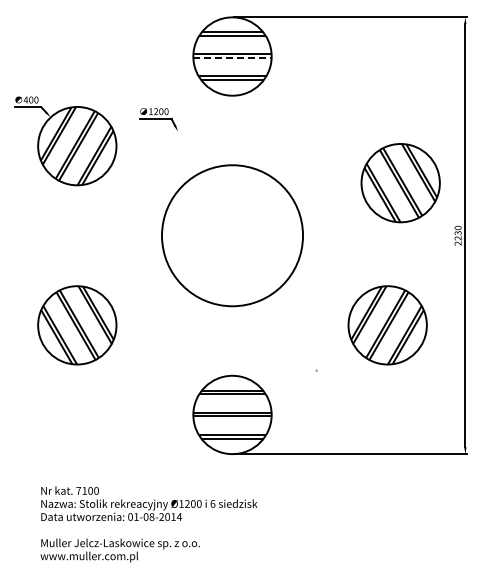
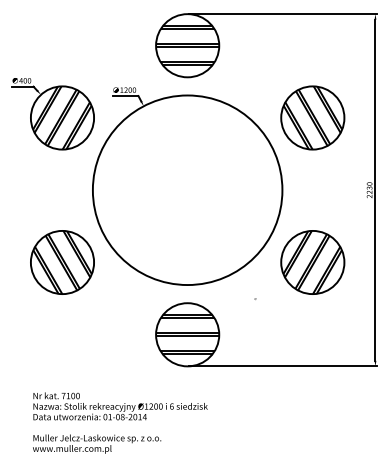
line: (233, 58) -> (188, 47), dashed -> solid
part: (400, 183) -> (312, 118), moved
circle: (232, 235) -> (187, 190), size x1.67

